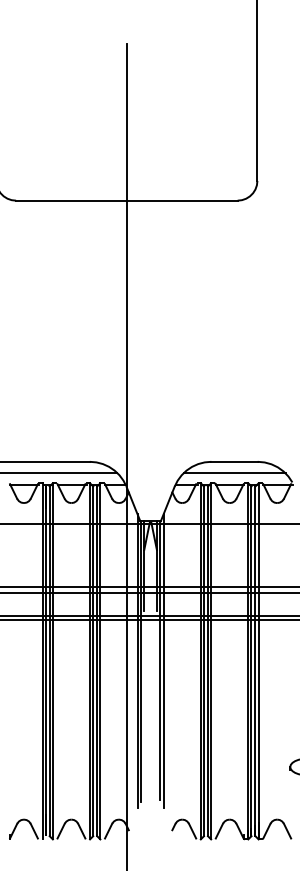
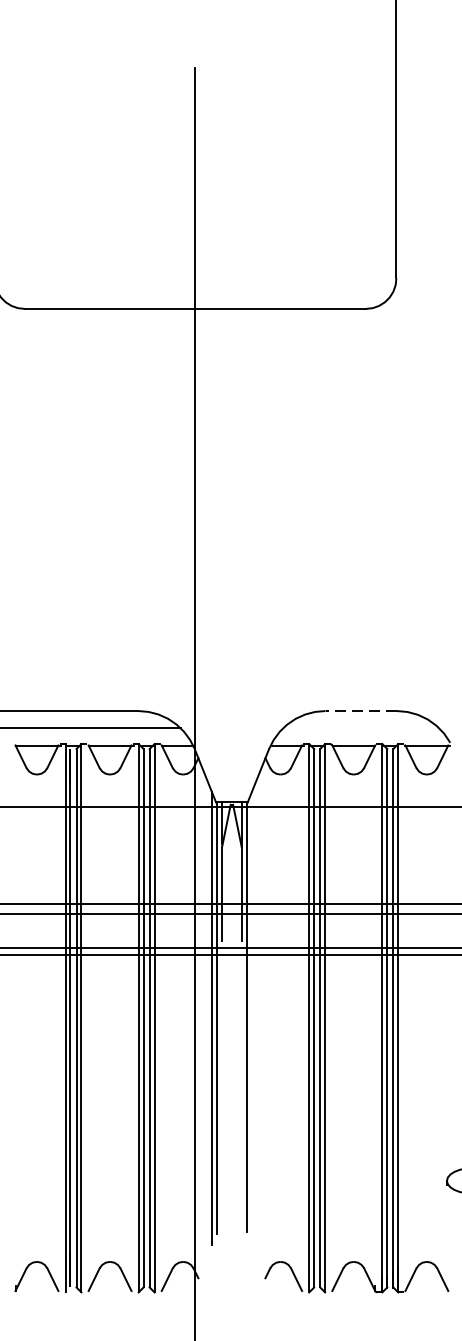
line: (234, 461) -> (361, 710), solid -> dashed
line: (234, 473) -> (361, 729), removed
line: (163, 661) -> (251, 1018), removed

